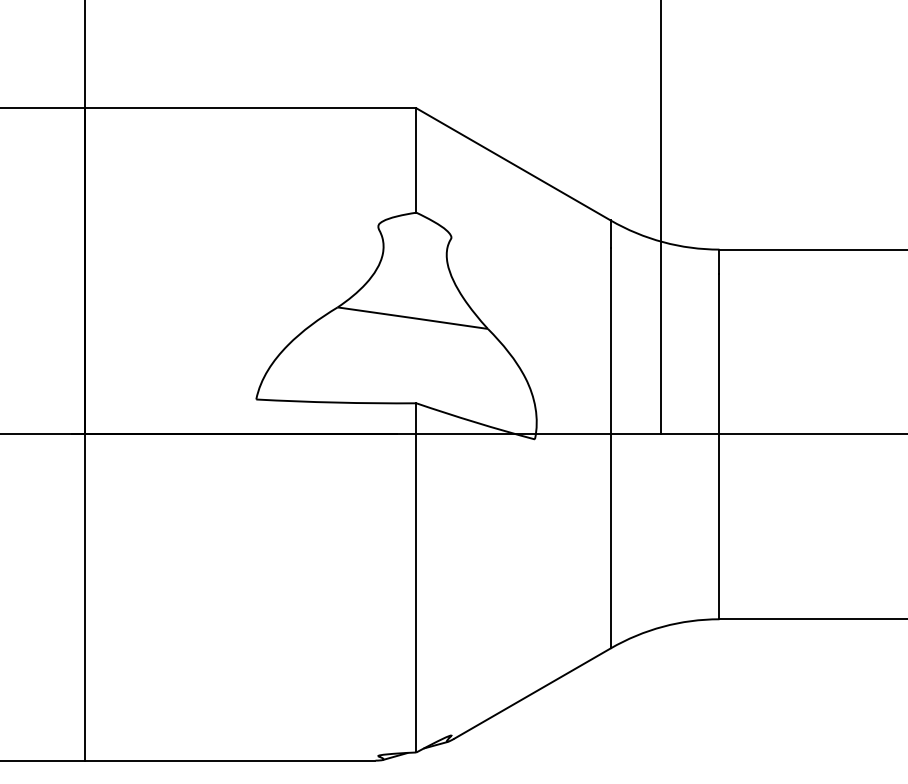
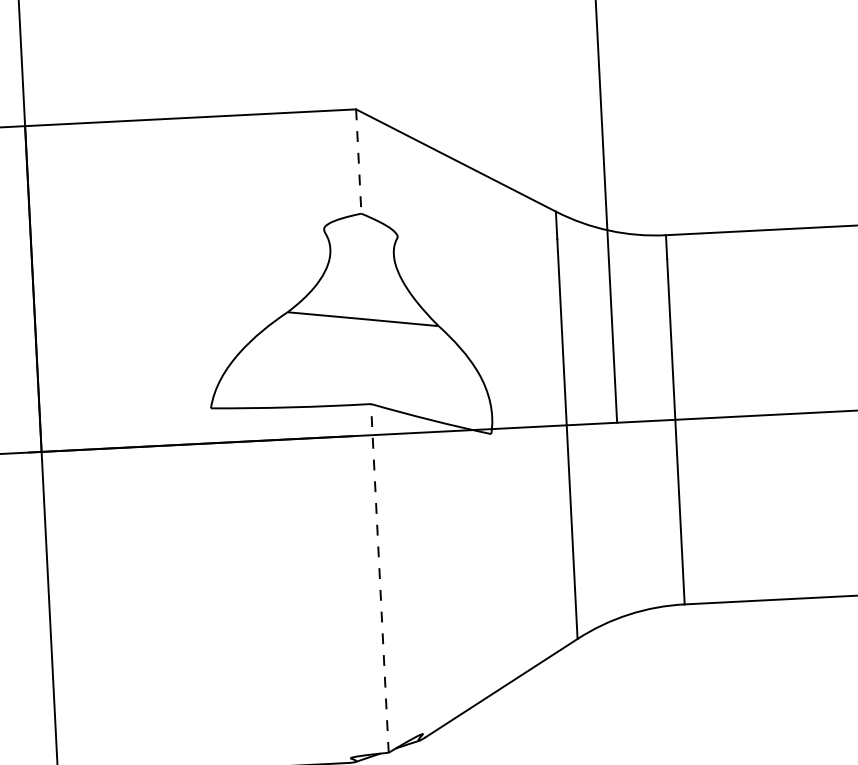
line: (416, 160) -> (358, 161), solid -> dashed
line: (416, 577) -> (379, 578), solid -> dashed

